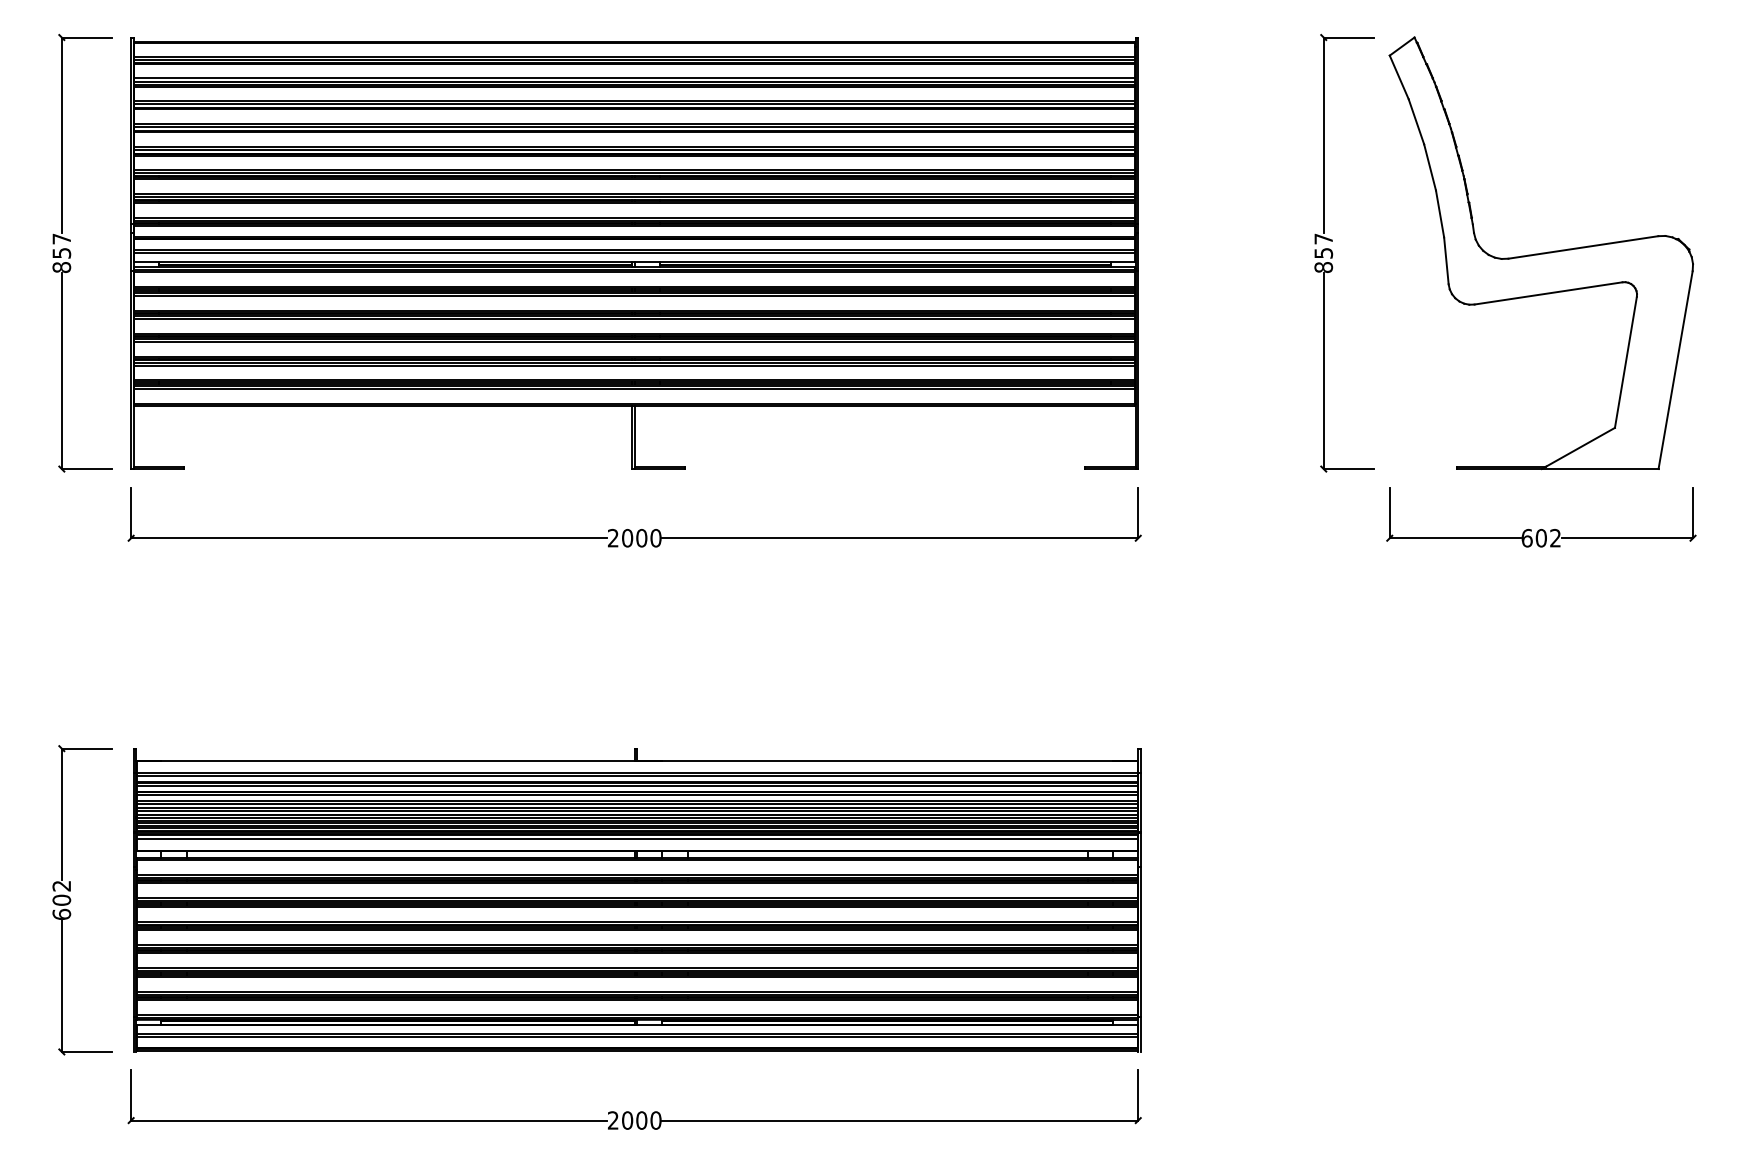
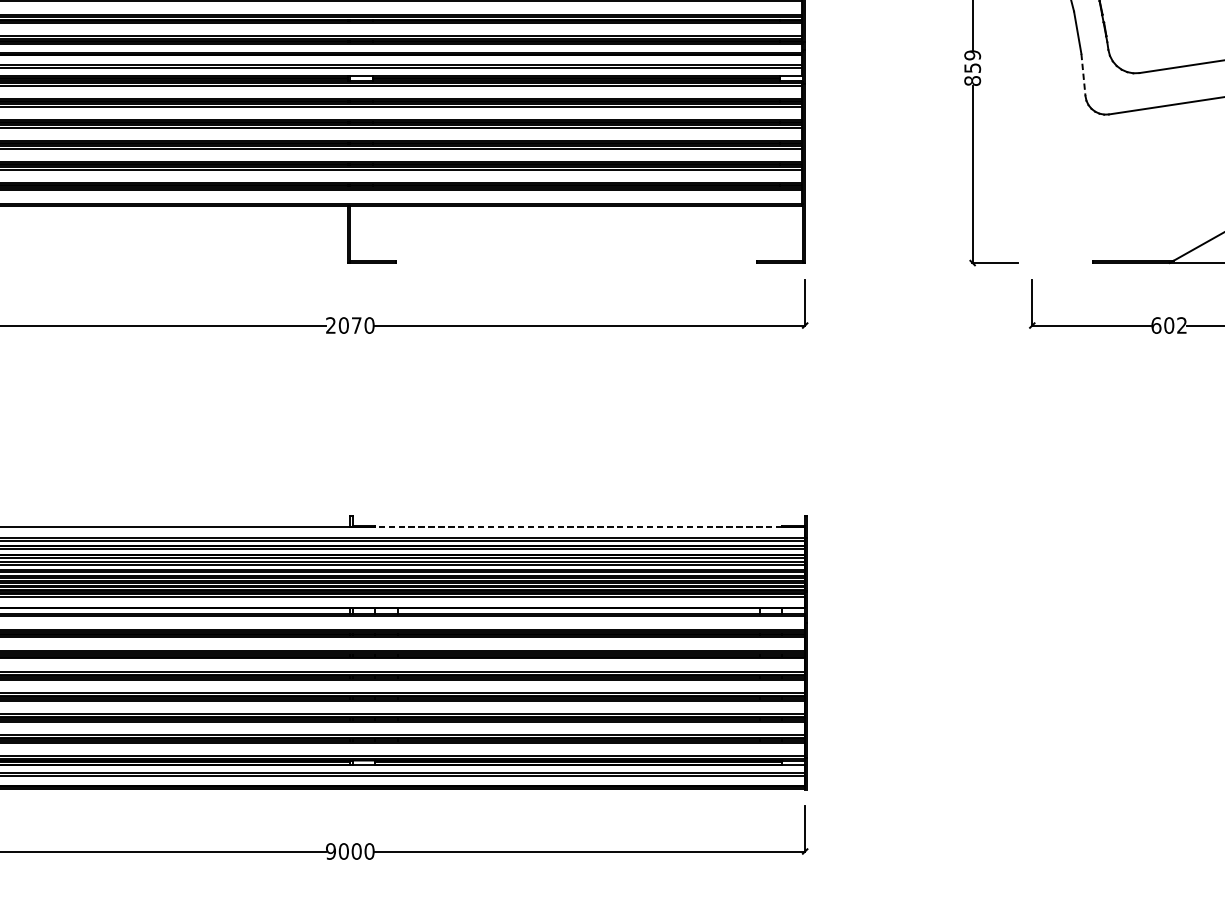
text: (1323, 238) -> (972, 54), 857 -> 859
line: (1446, 260) -> (1083, 74), solid -> dashed
text: (641, 538) -> (356, 325), 2000 -> 2070
line: (887, 761) -> (578, 527), solid -> dashed
text: (612, 1120) -> (330, 851), 2000 -> 9000

